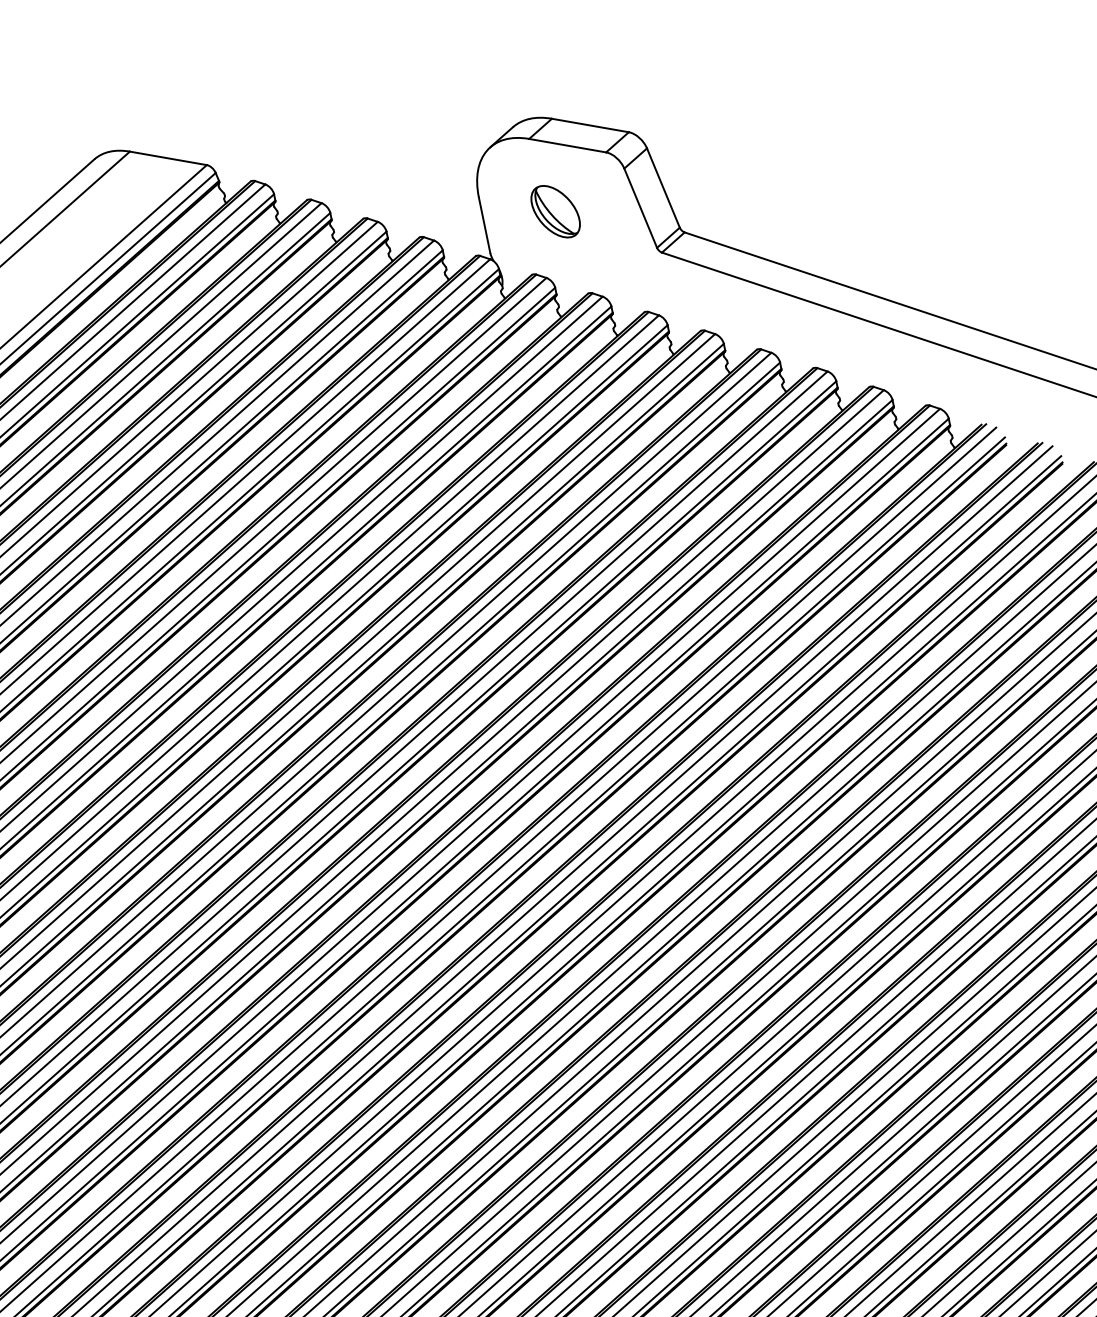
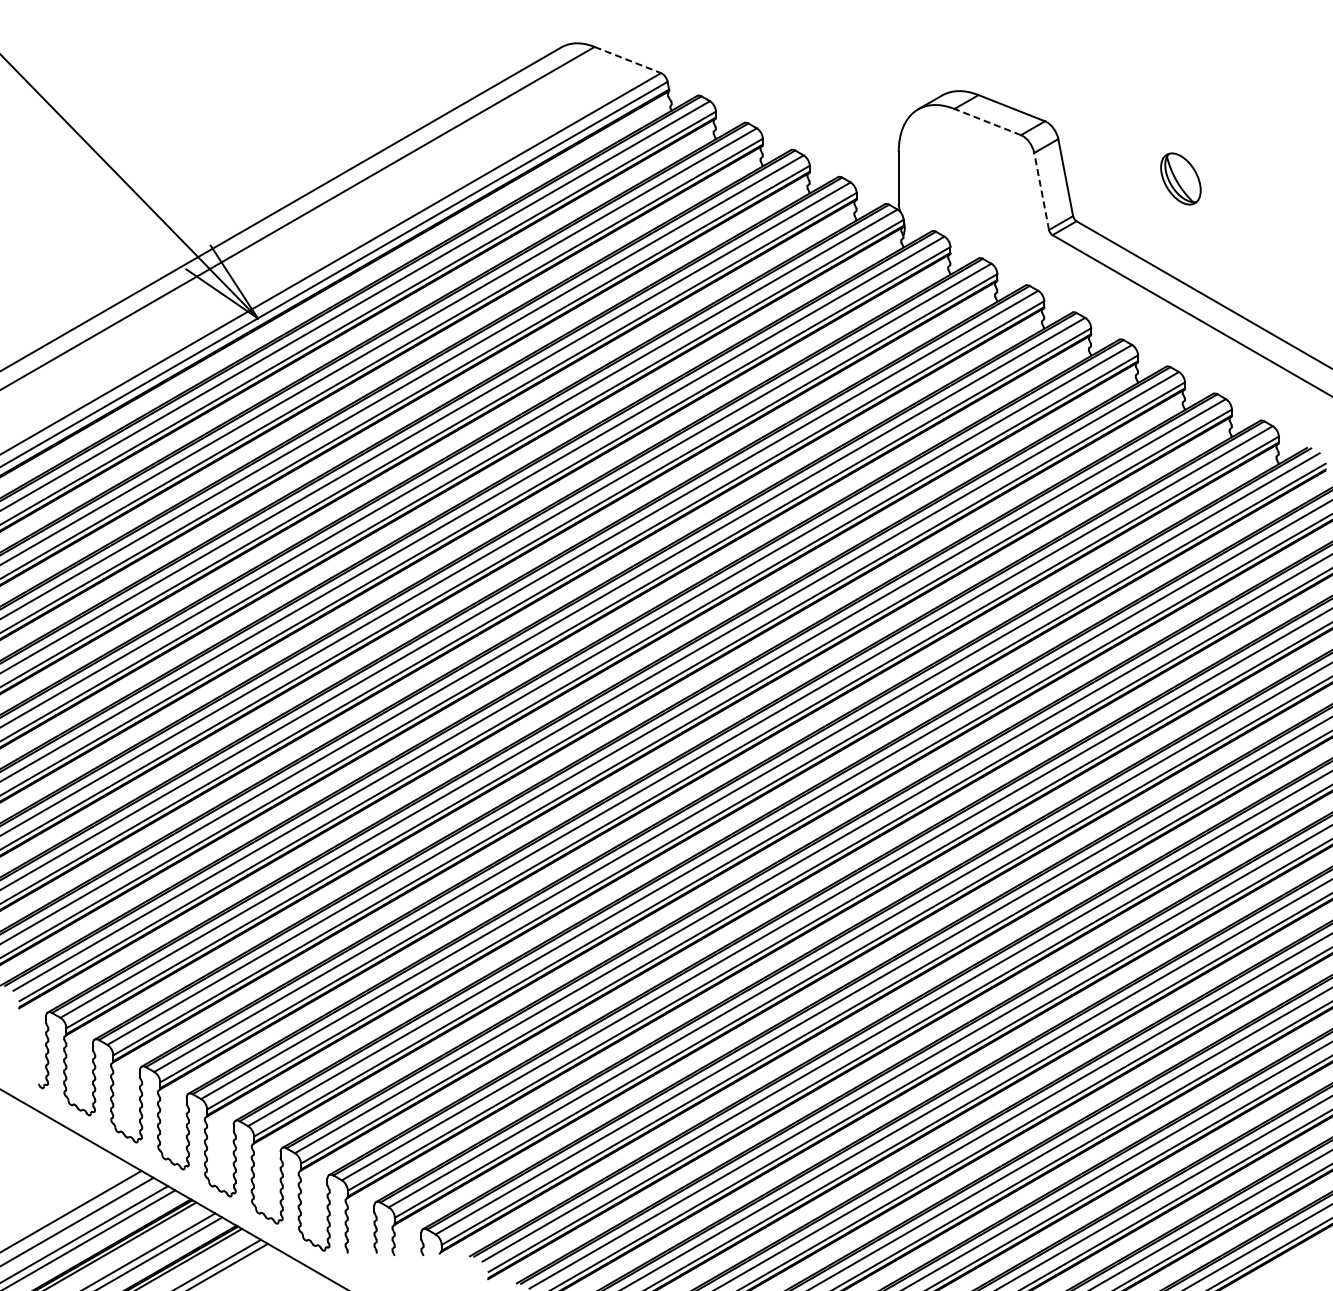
line: (567, 146) -> (987, 122), solid -> dashed
line: (168, 158) -> (627, 60), solid -> dashed
line: (640, 208) -> (1041, 191), solid -> dashed
part: (555, 211) -> (1180, 178), moved

